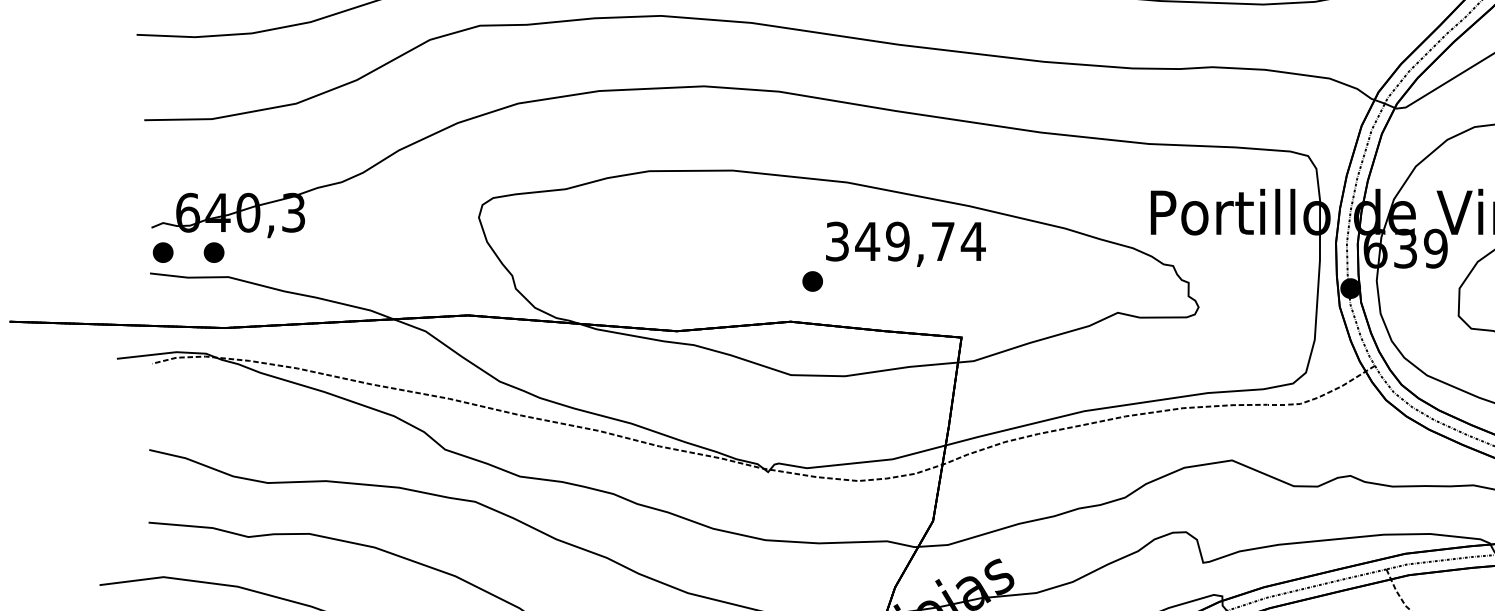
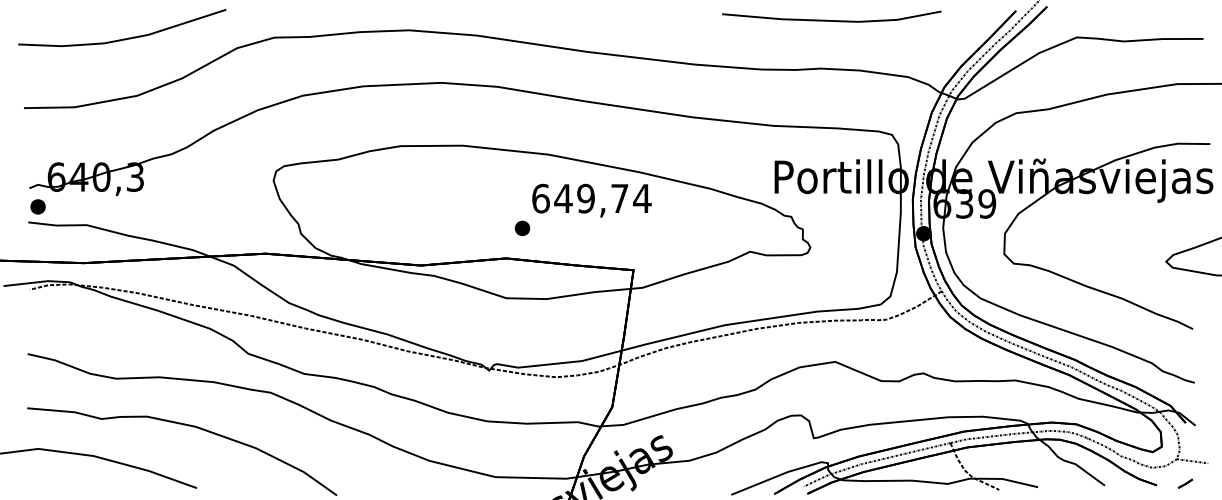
text: (836, 241) -> (540, 198), 349,74 -> 649,74
part: (213, 252) -> (75, 206), removed

